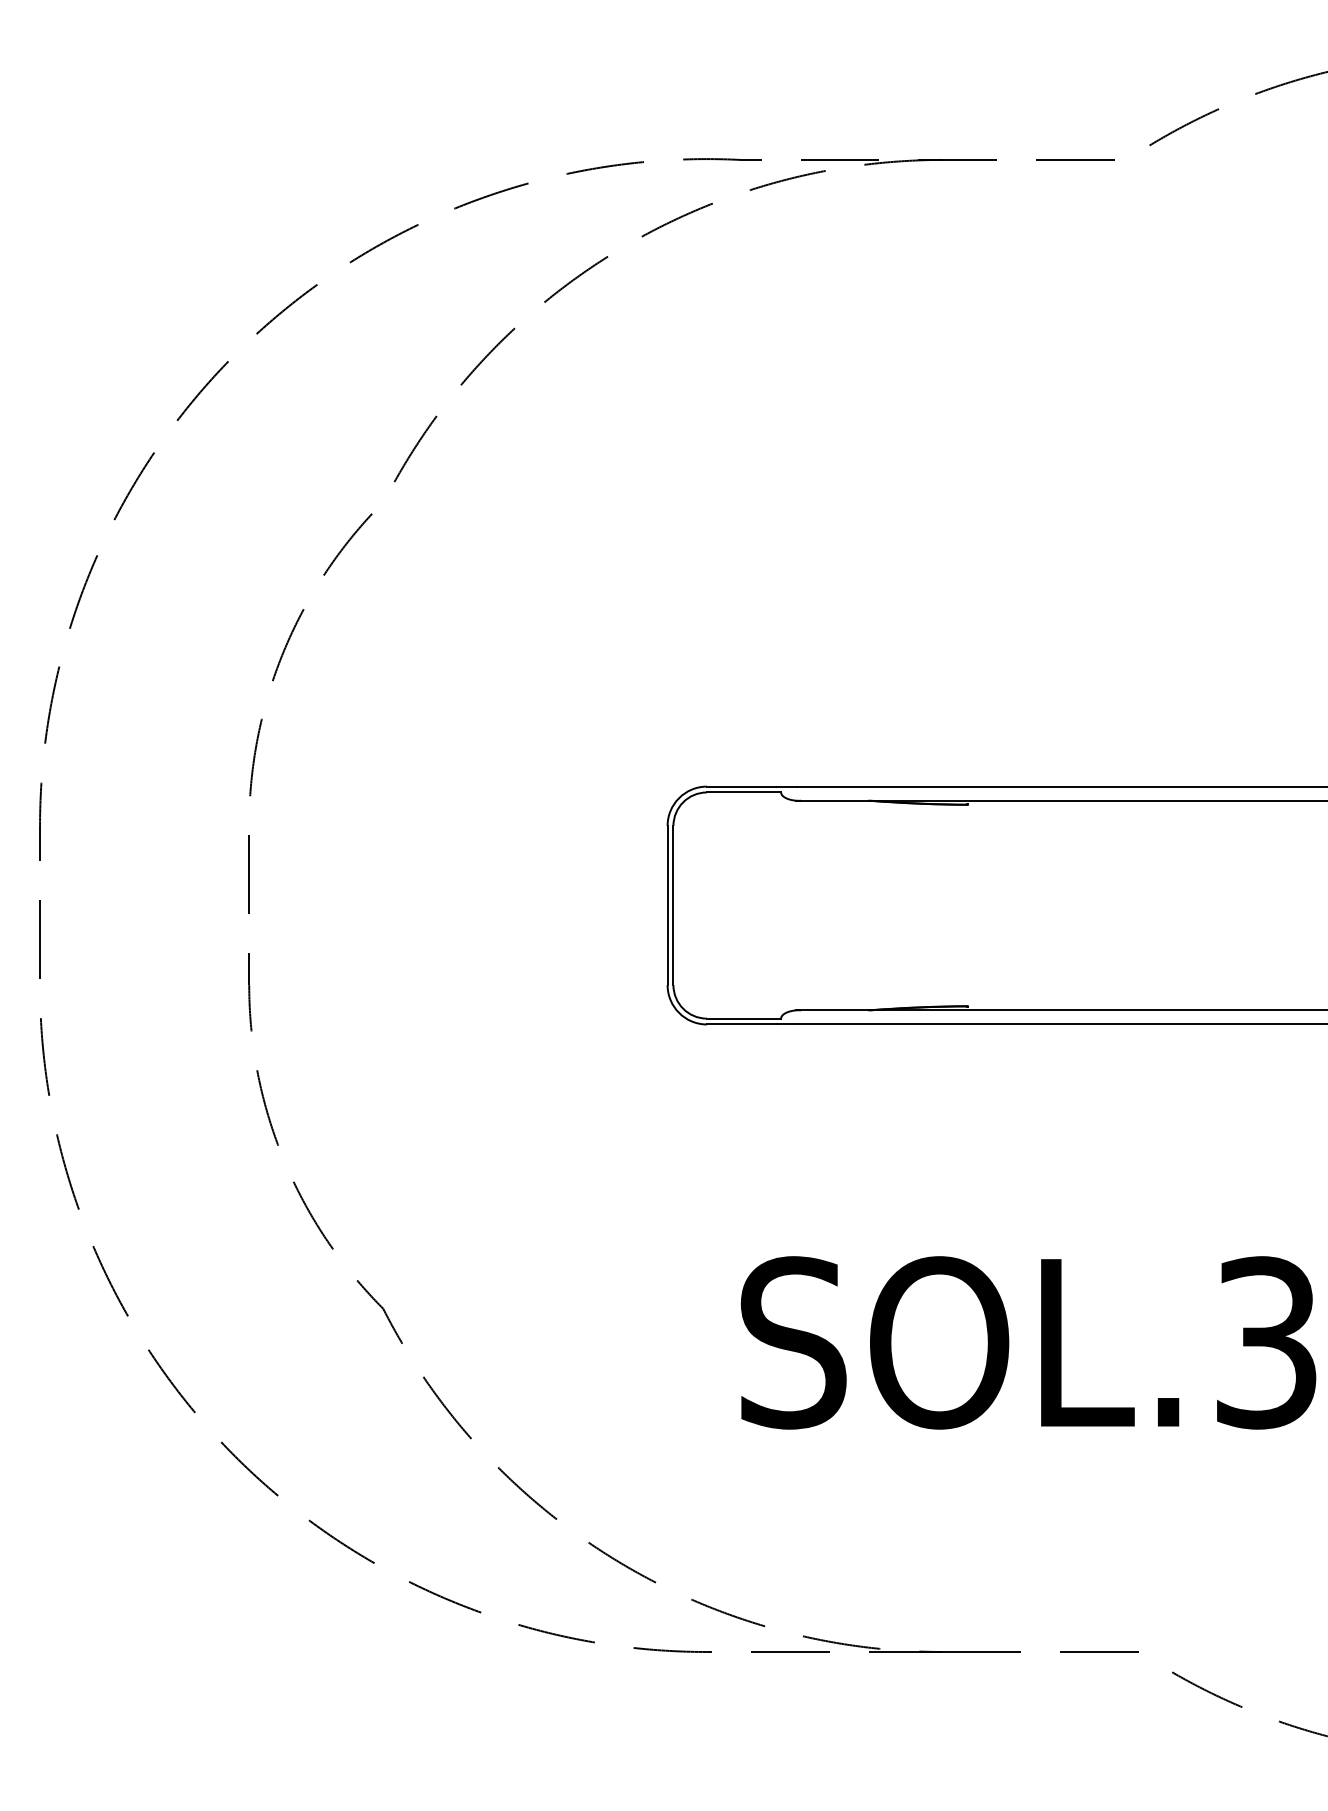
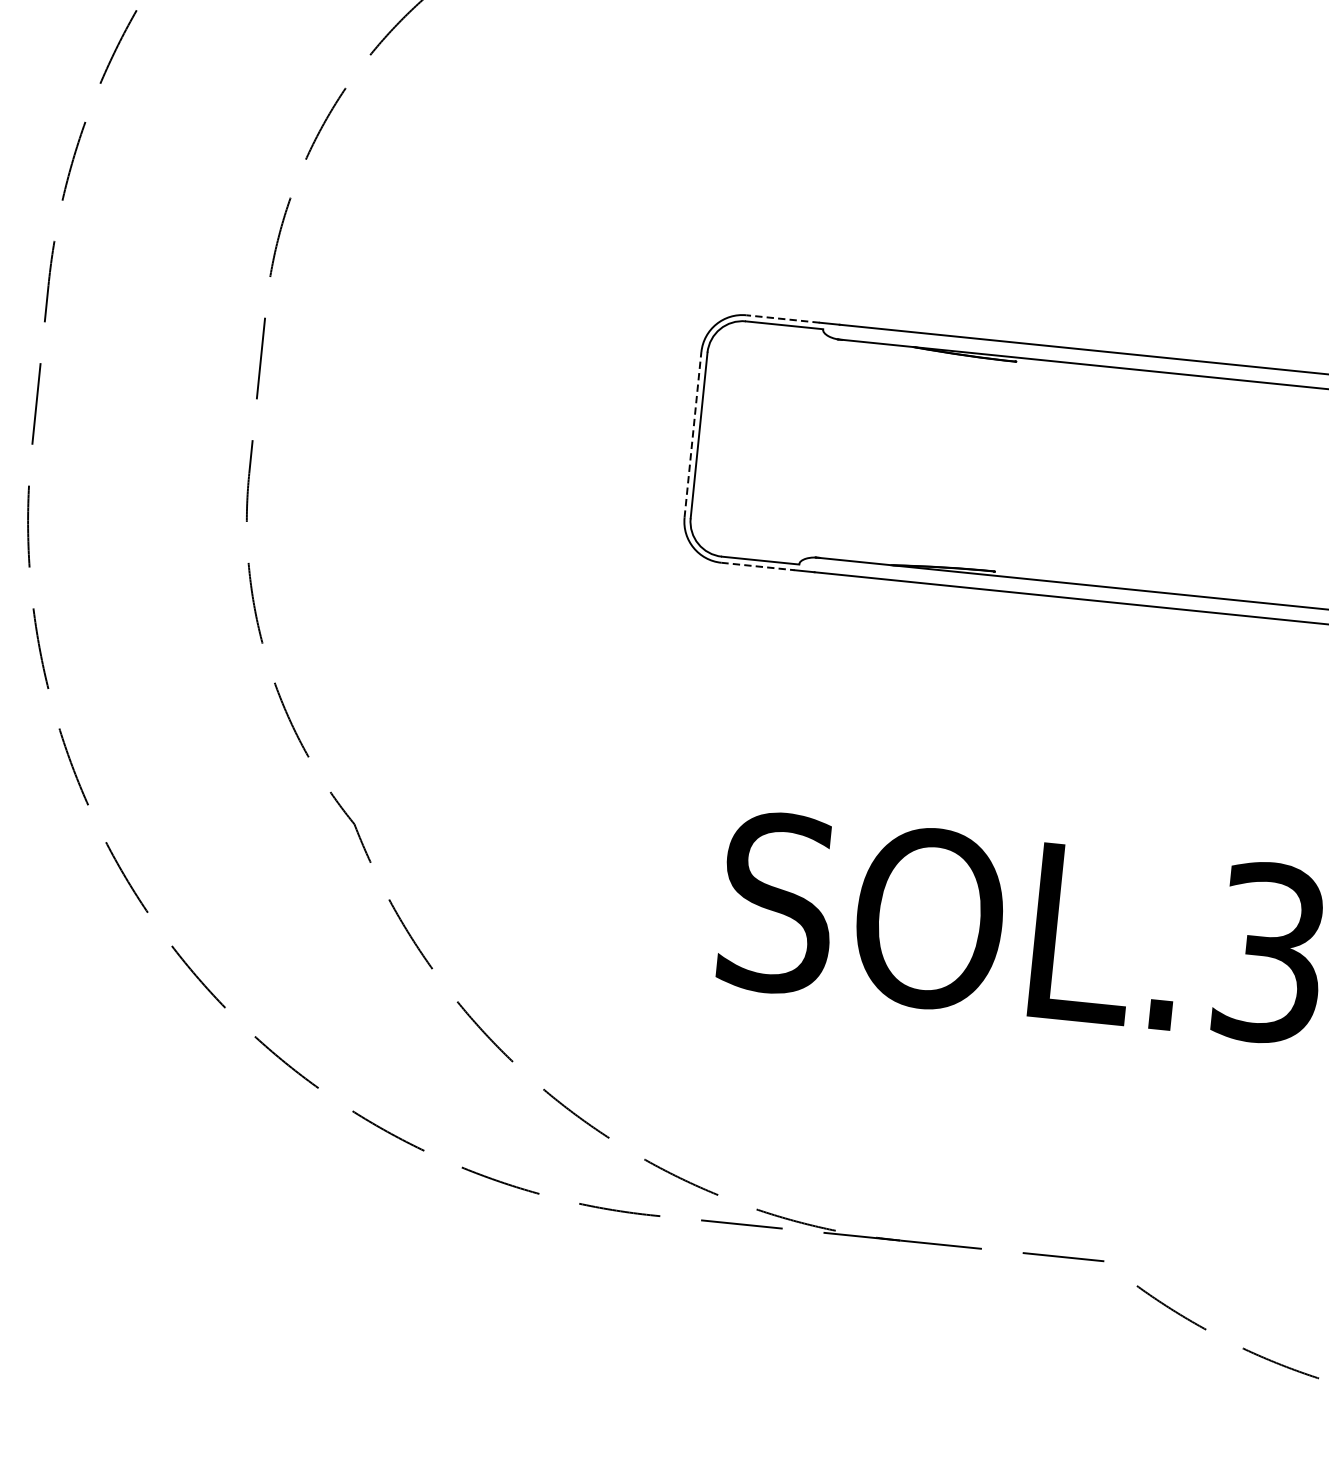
line: (741, 786) -> (782, 318), solid -> dashed
line: (667, 905) -> (692, 434), solid -> dashed
line: (742, 1024) -> (758, 566), solid -> dashed

